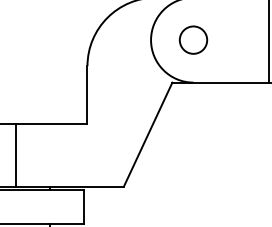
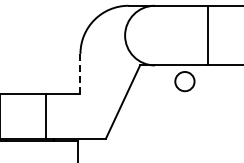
circle: (192, 40) -> (184, 81), moved
line: (87, 94) -> (80, 73), solid -> dashed
line: (14, 155) -> (45, 116), moved

